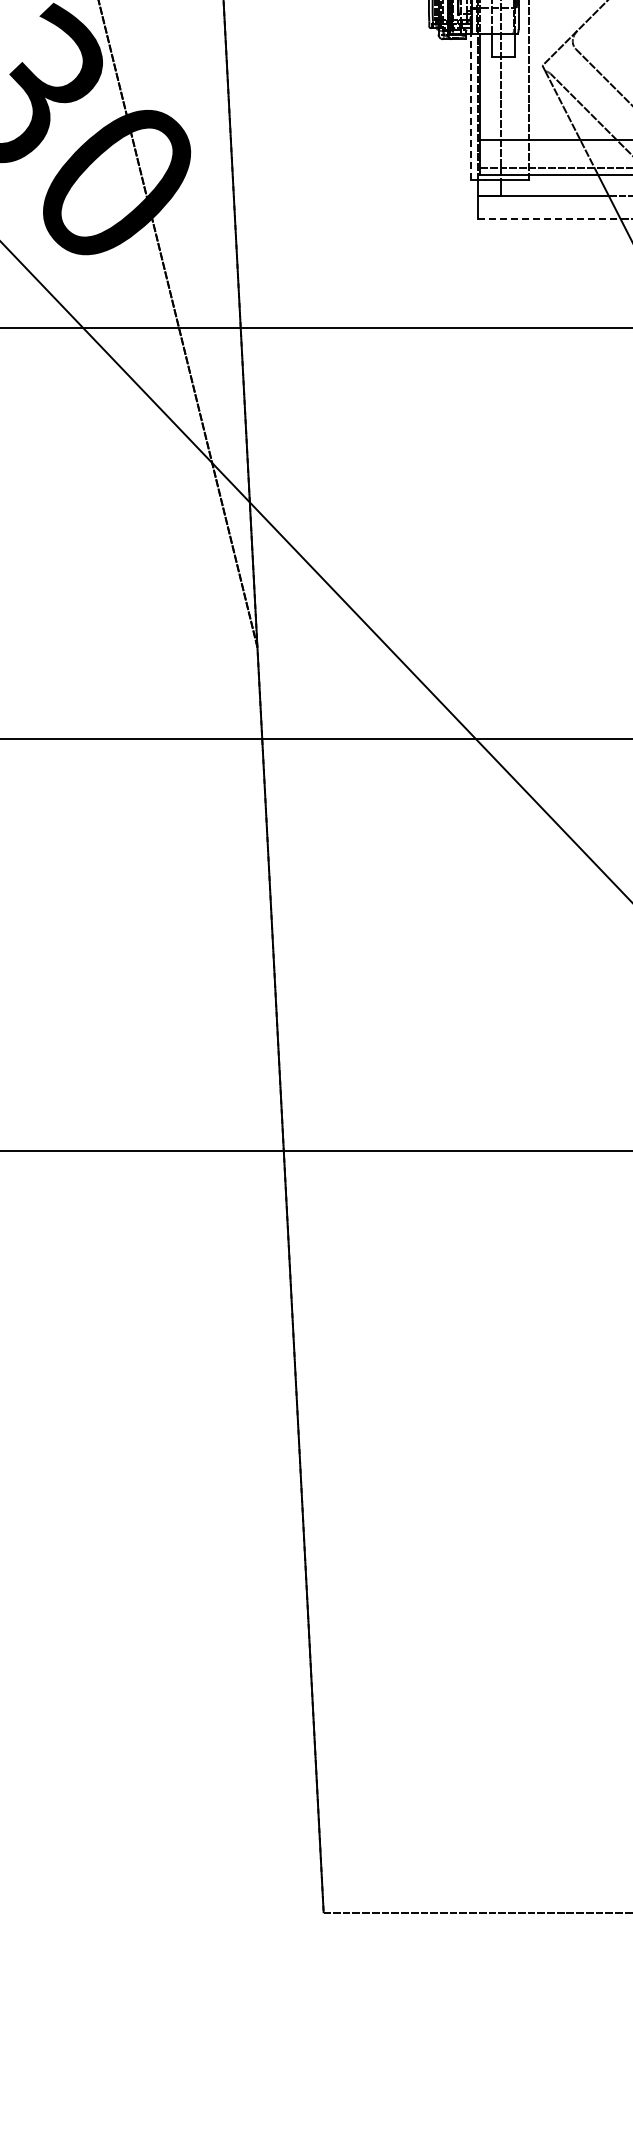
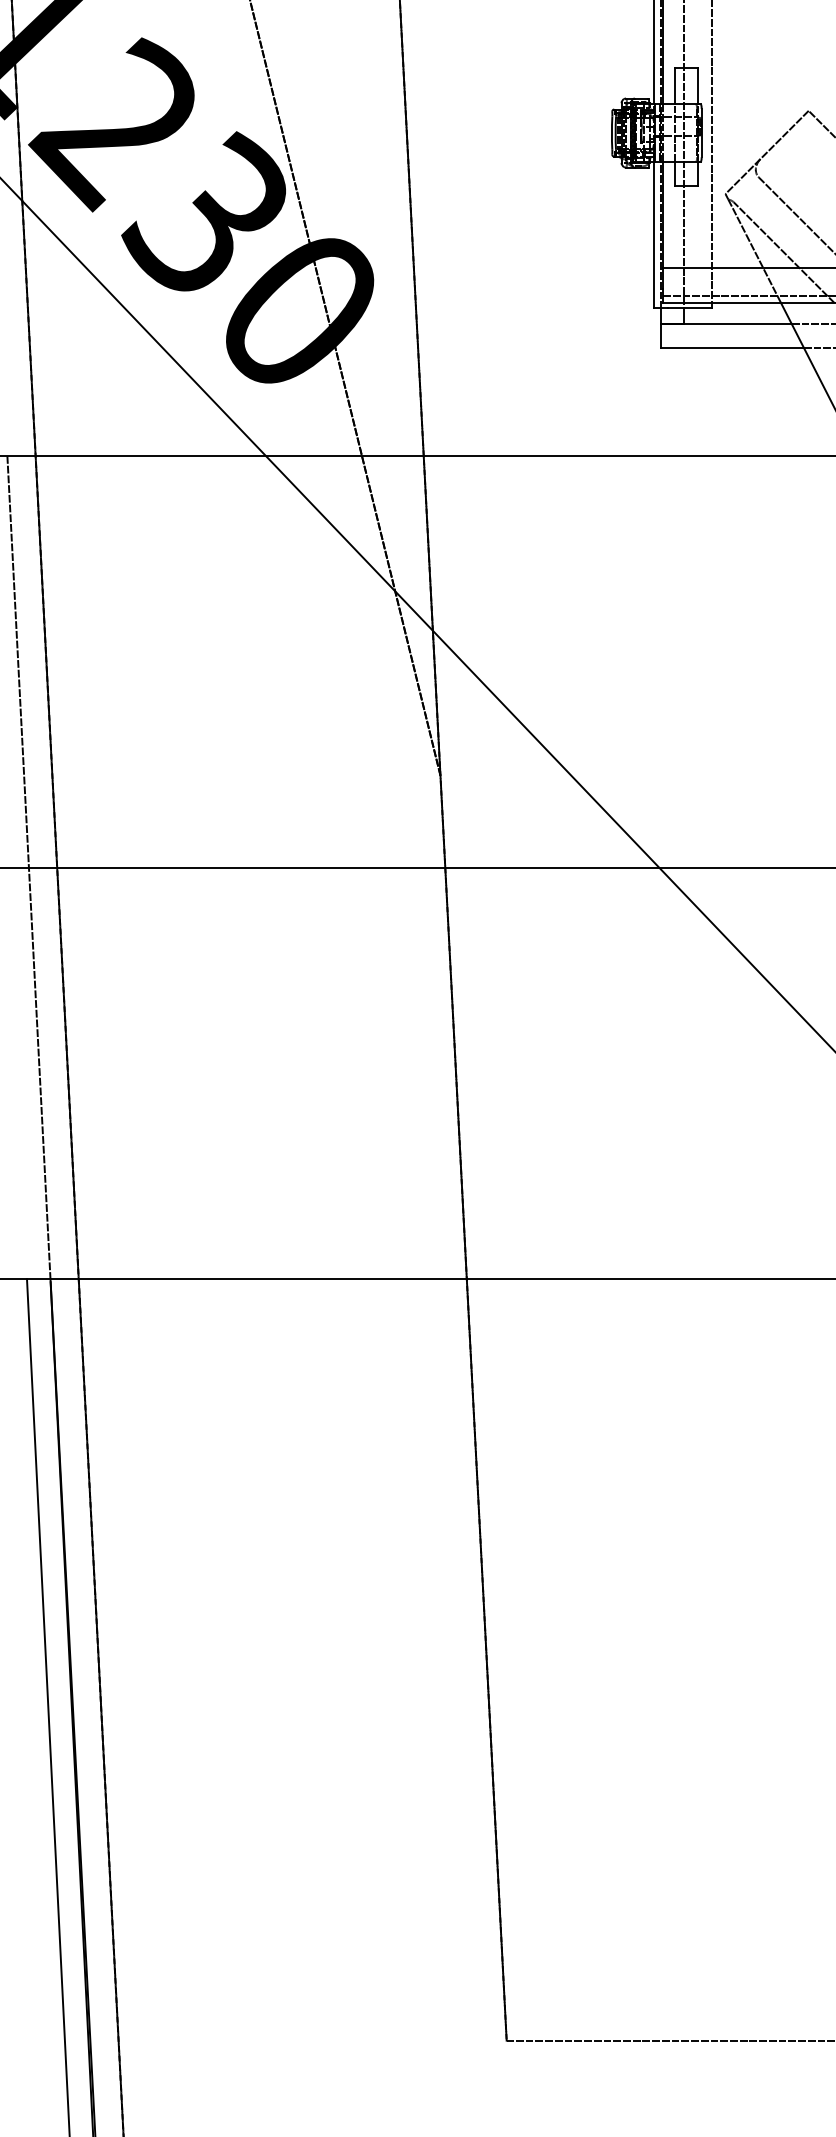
line: (470, 106) -> (653, 234), dashed -> solid
line: (549, 219) -> (732, 347), dashed -> solid

